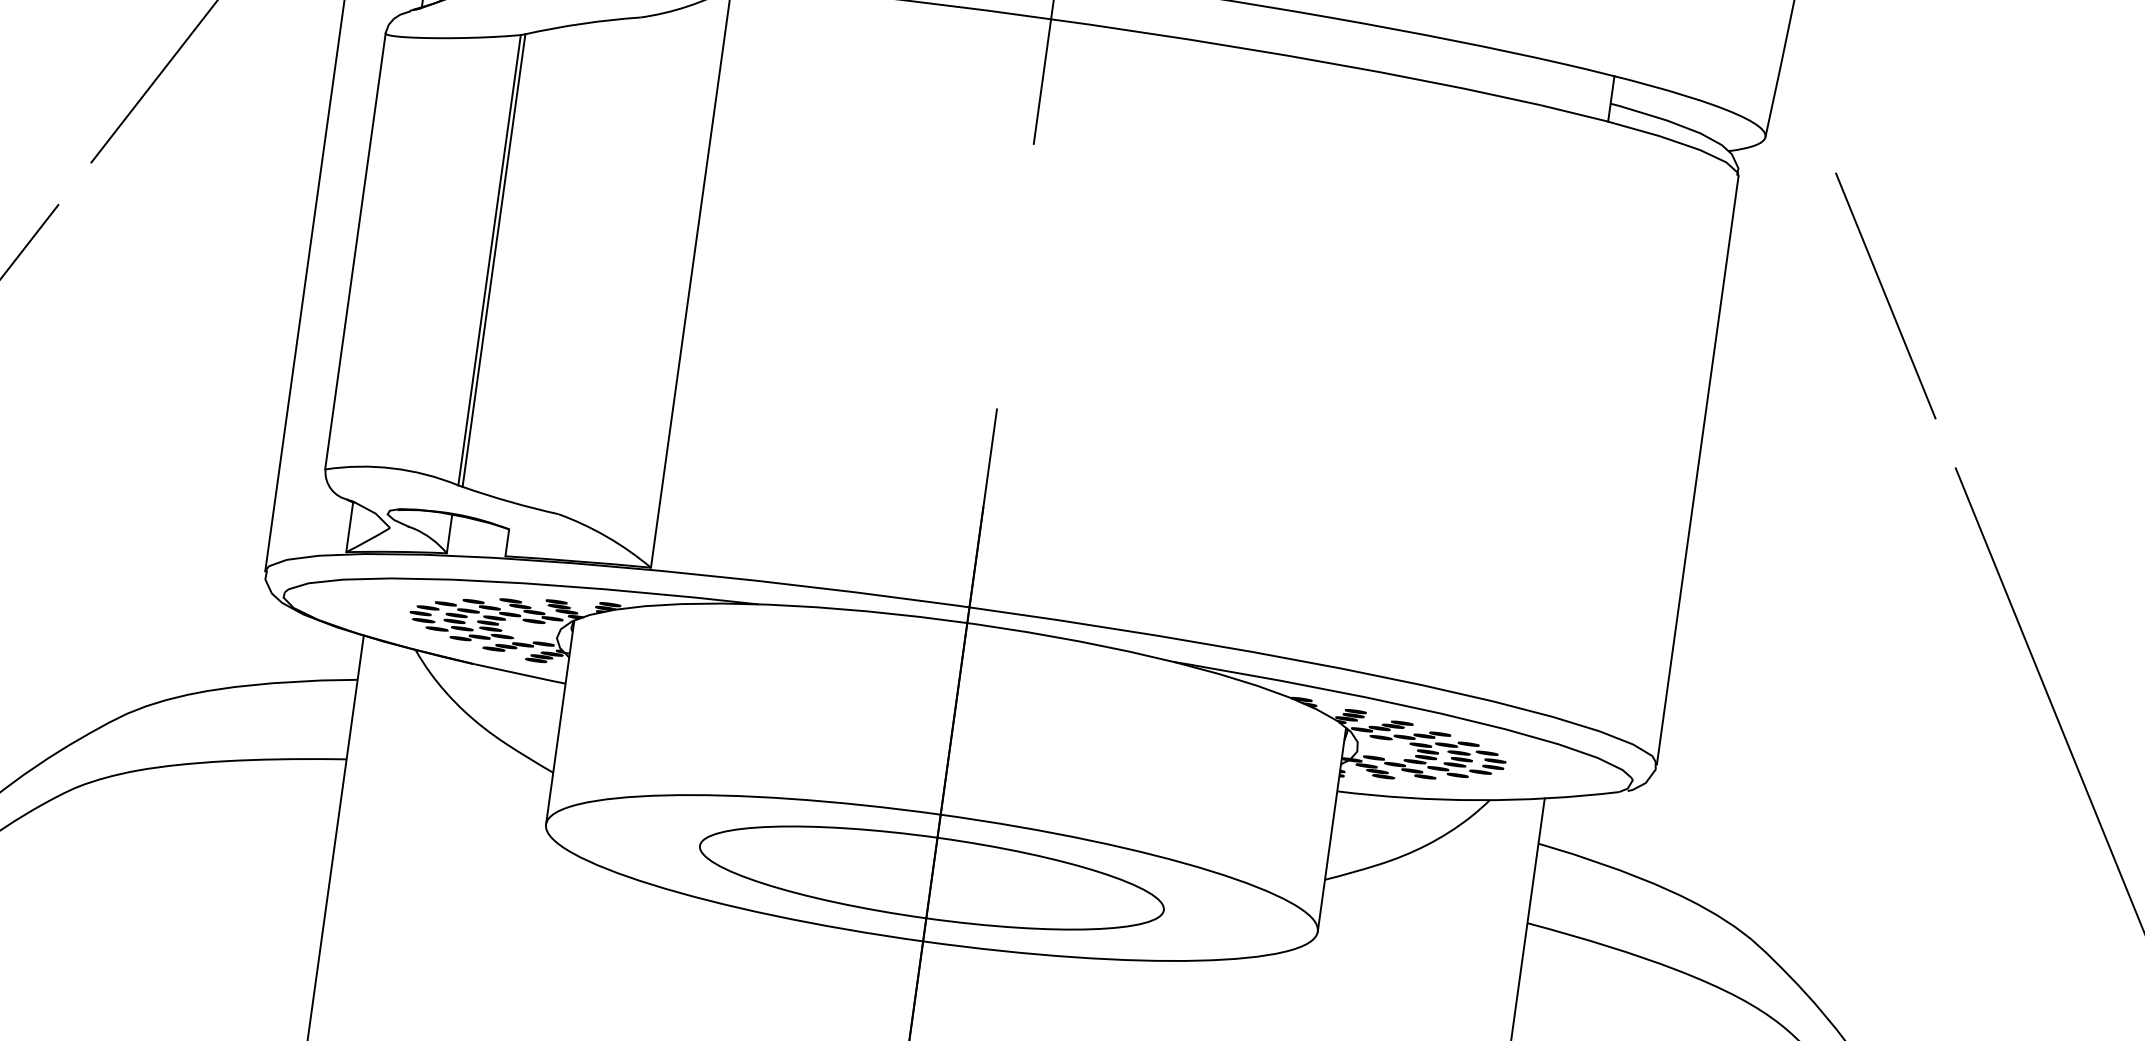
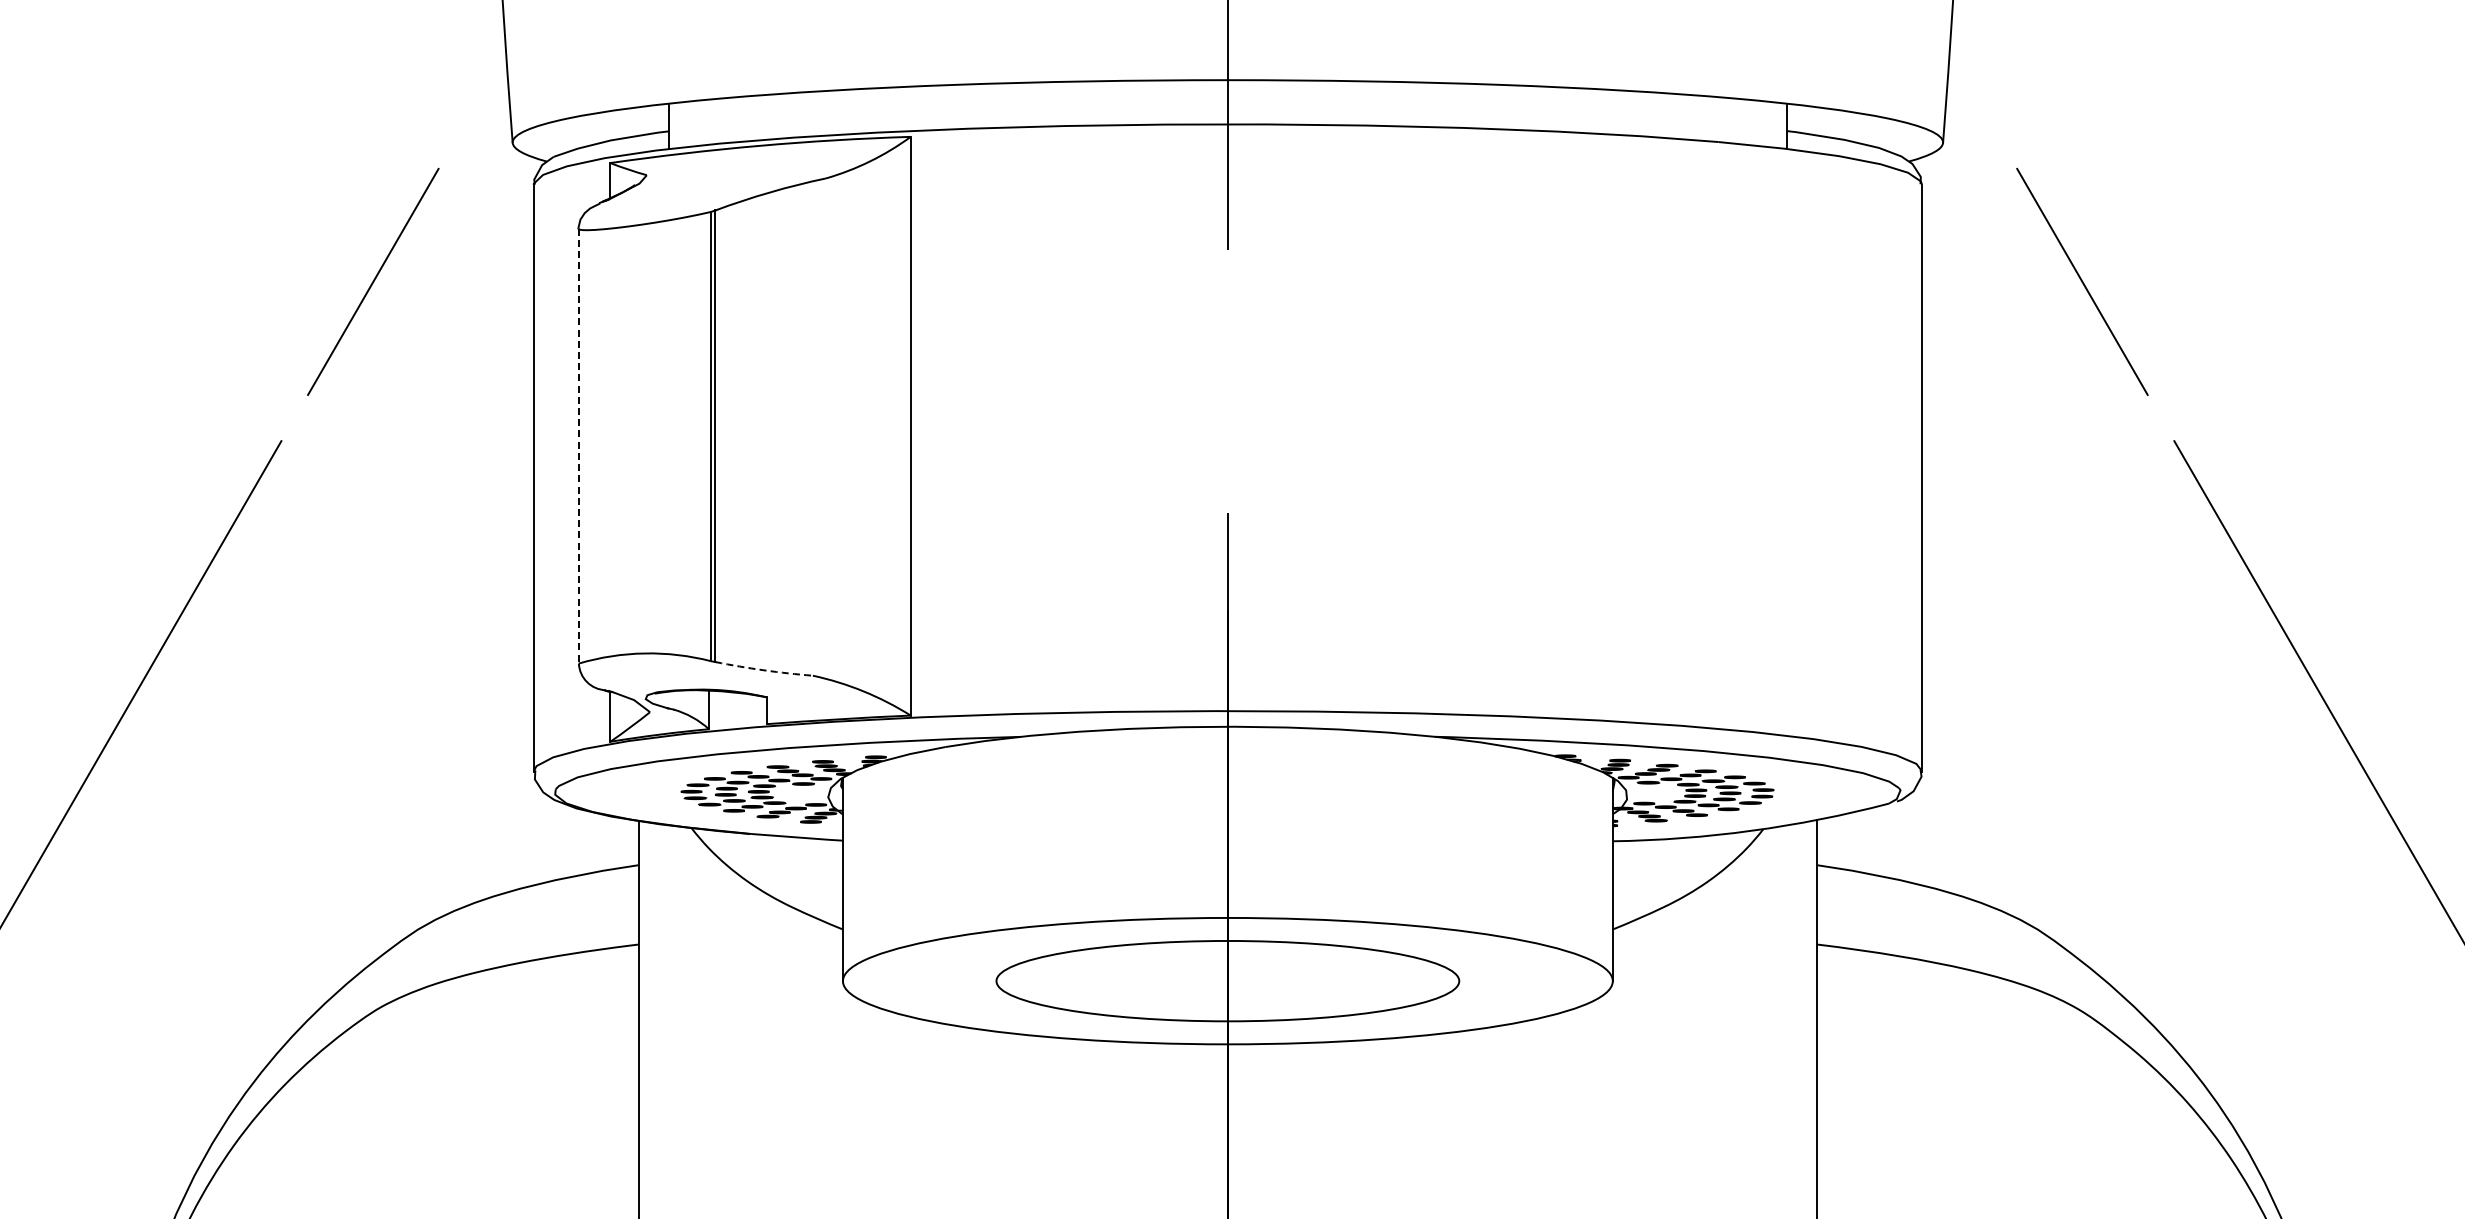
line: (355, 251) -> (578, 446), solid -> dashed
arc: (509, 502) -> (763, 670), solid -> dashed

